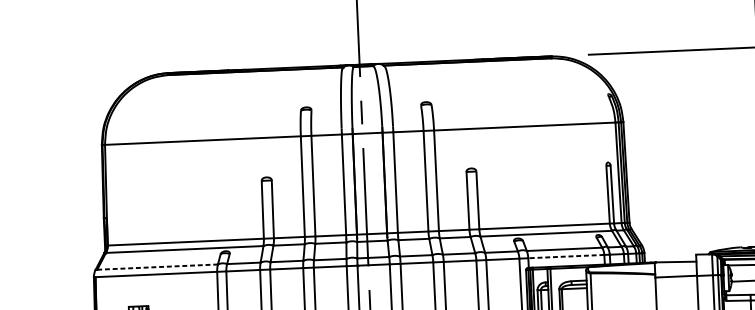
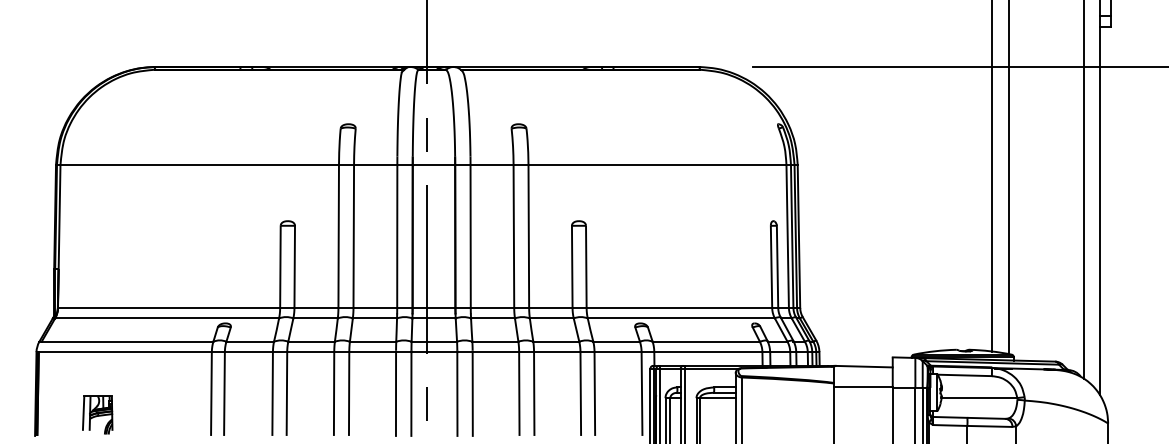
line: (565, 256) -> (707, 352), dashed -> solid
line: (157, 266) -> (127, 341), dashed -> solid

